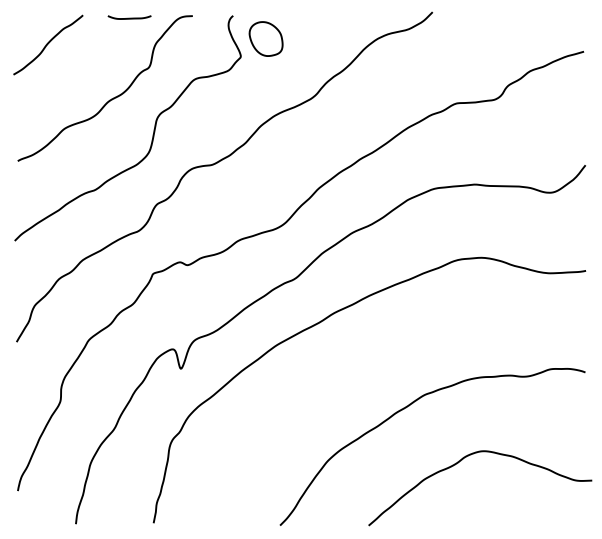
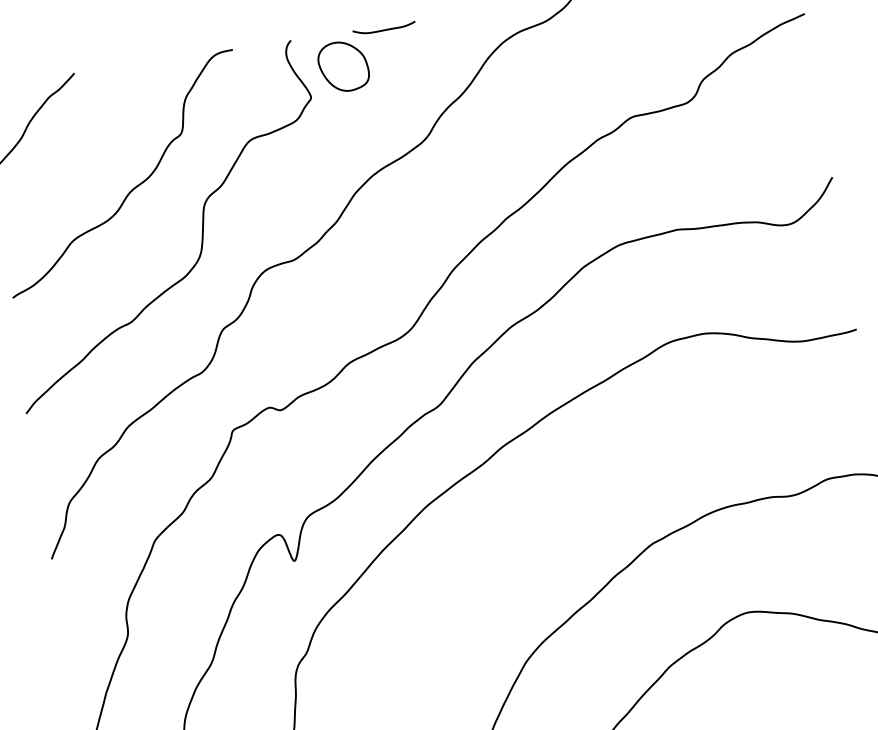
curve: (129, 17) -> (384, 28), moved

